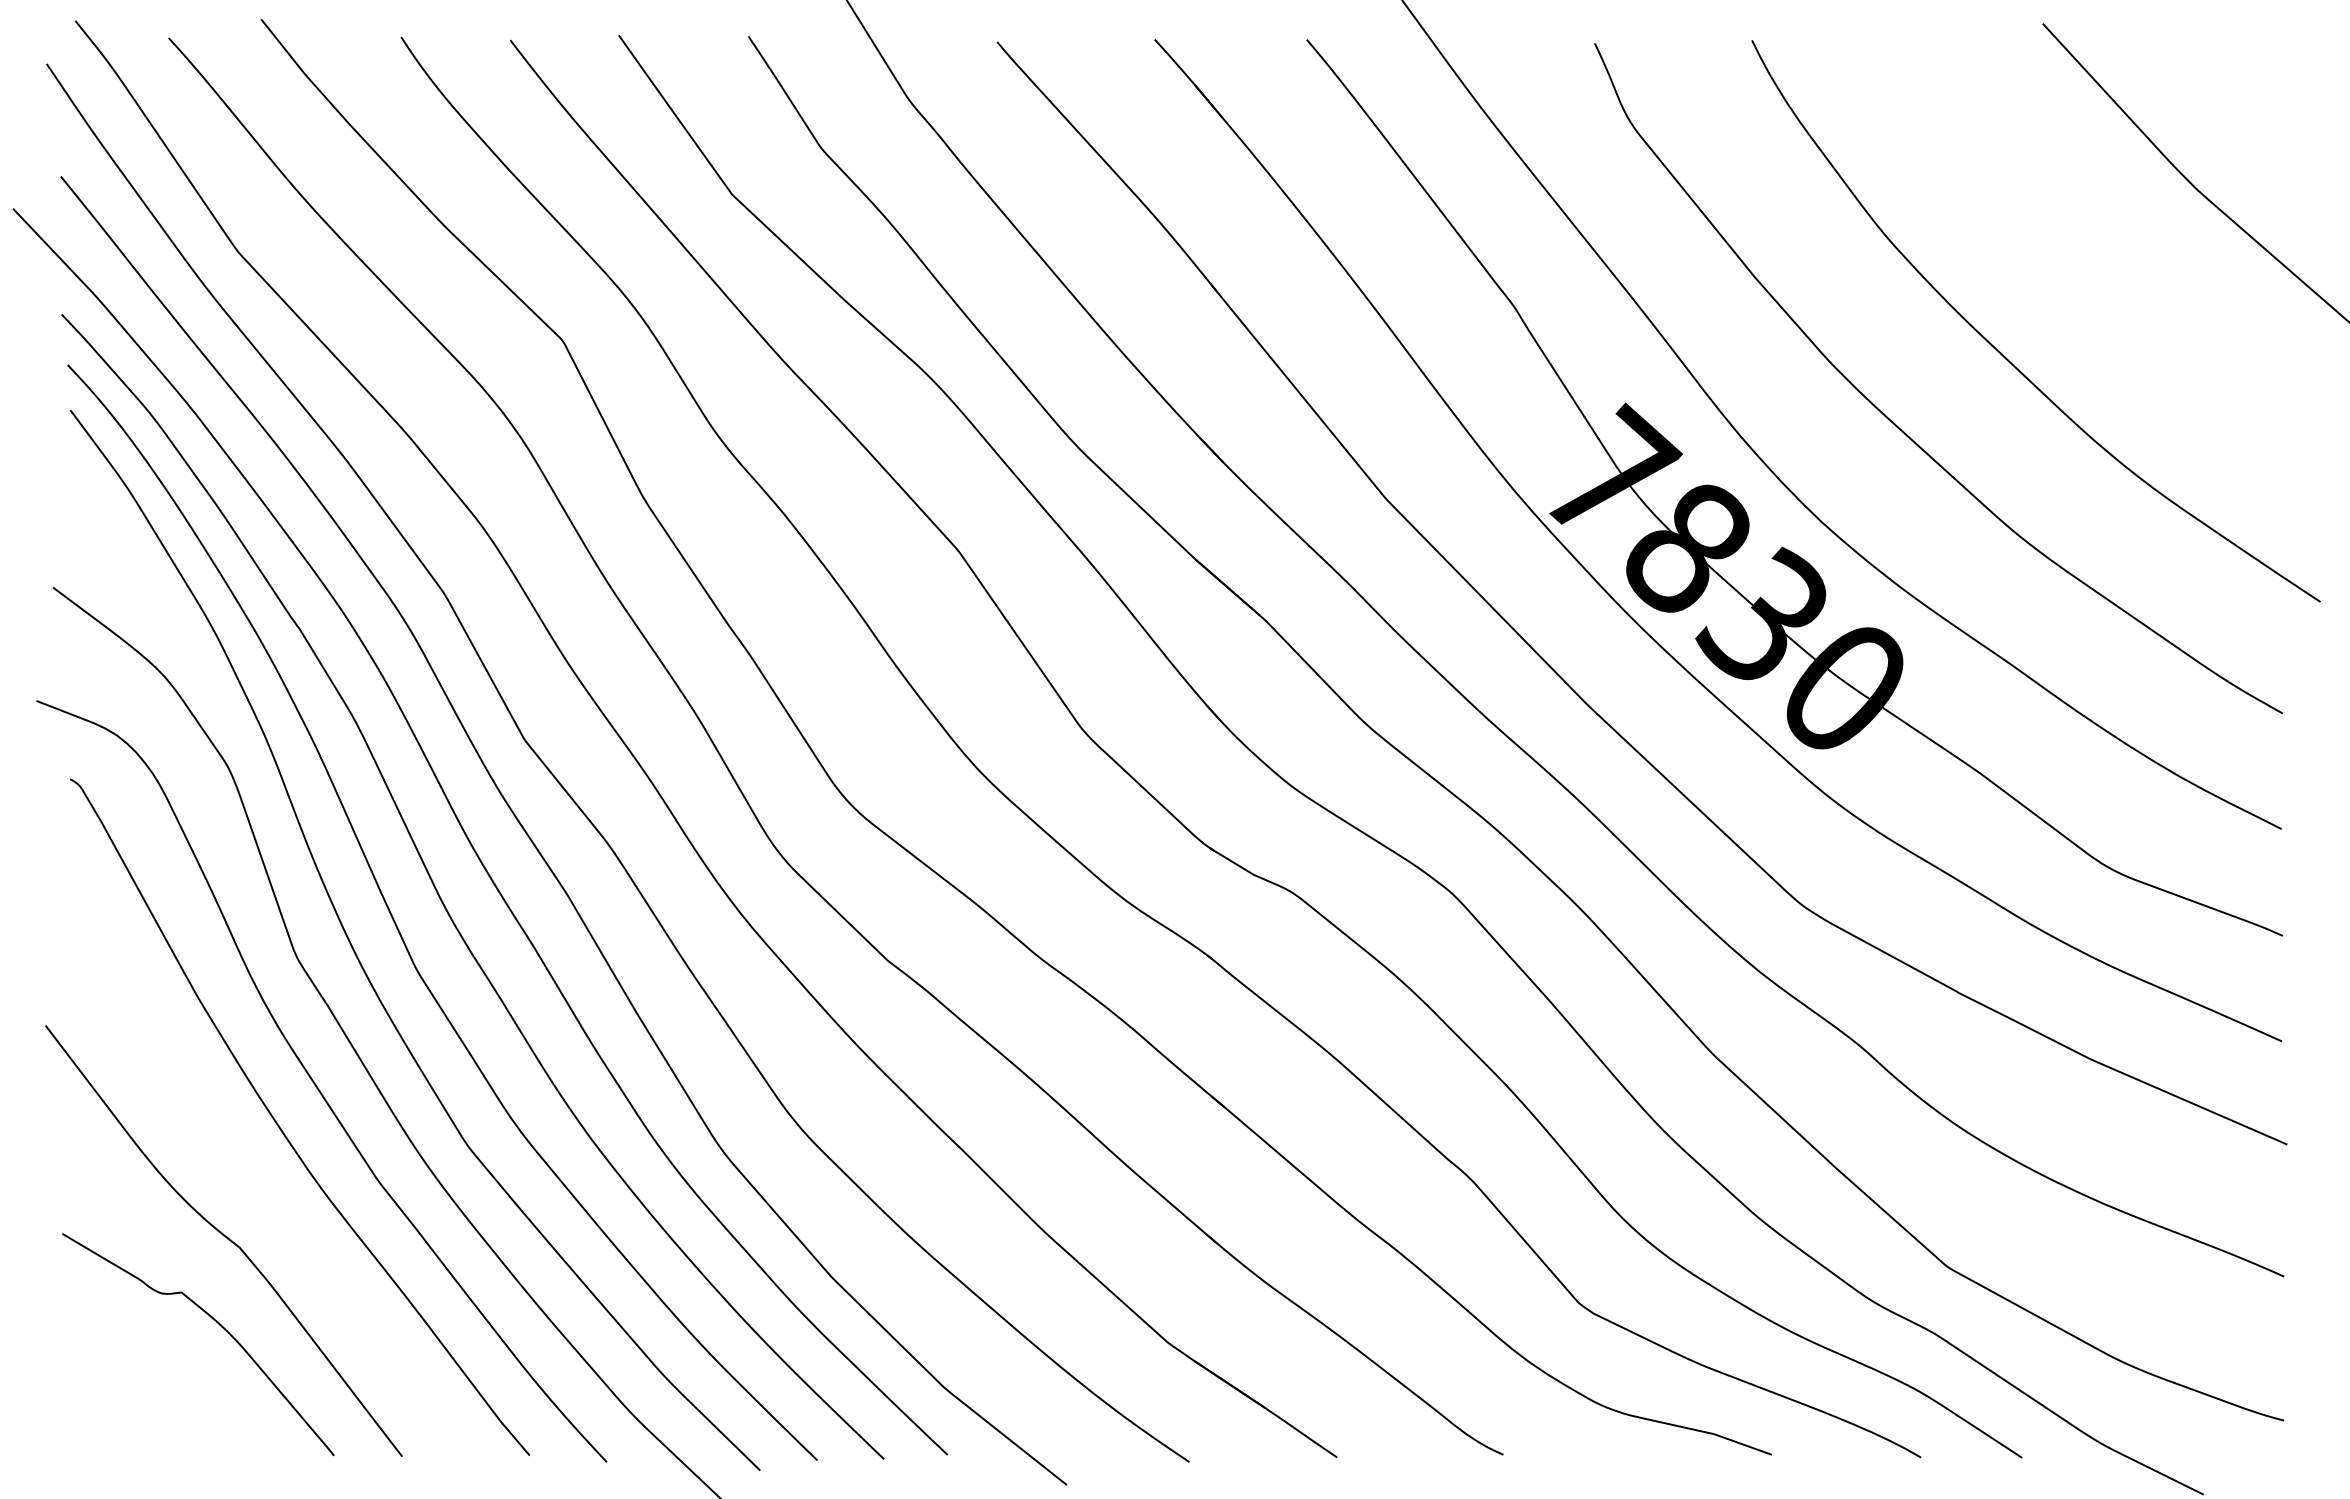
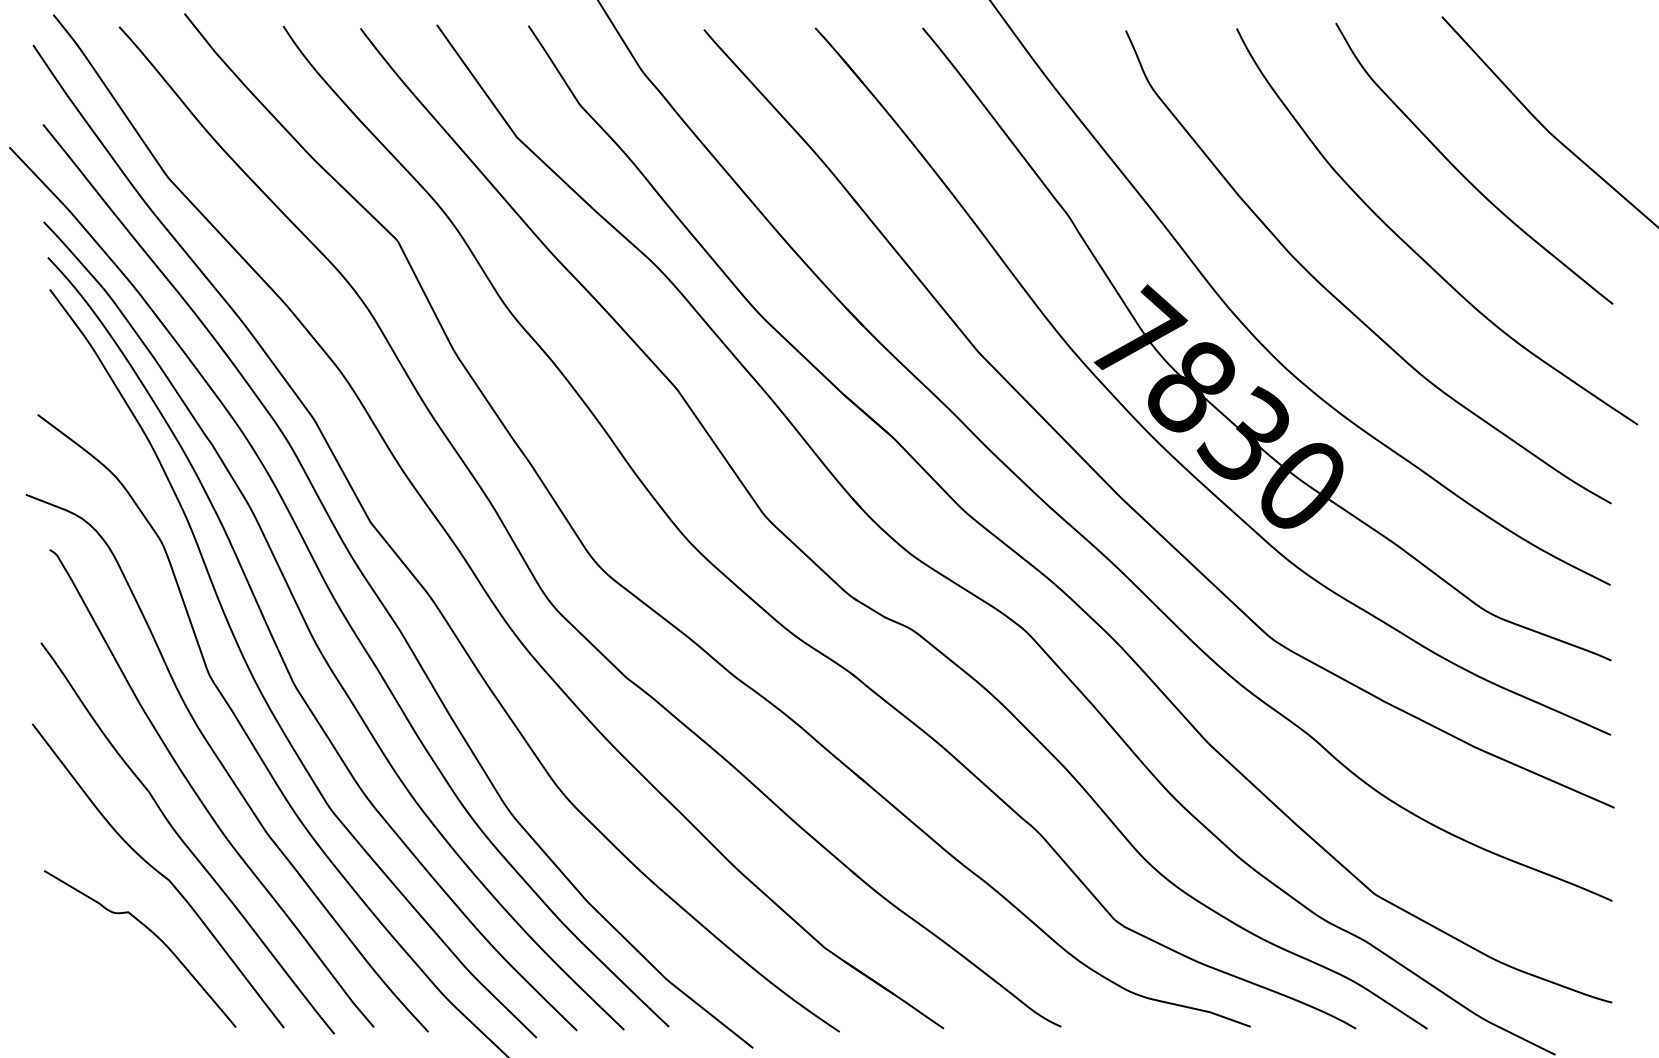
curve: (2072, 247) -> (1462, 174), added
curve: (260, 1192) -> (184, 841), added

